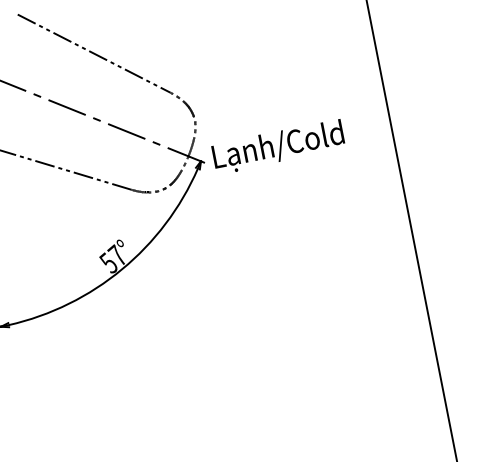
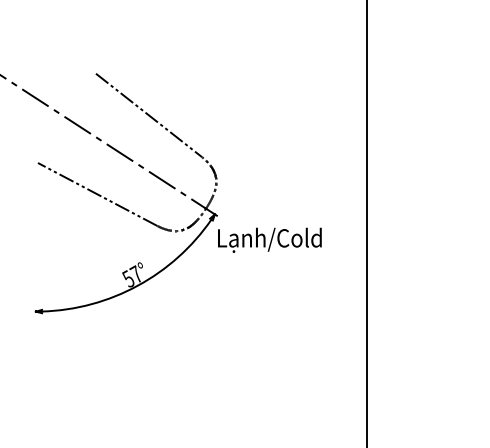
text: (277, 146) -> (269, 239), moved

